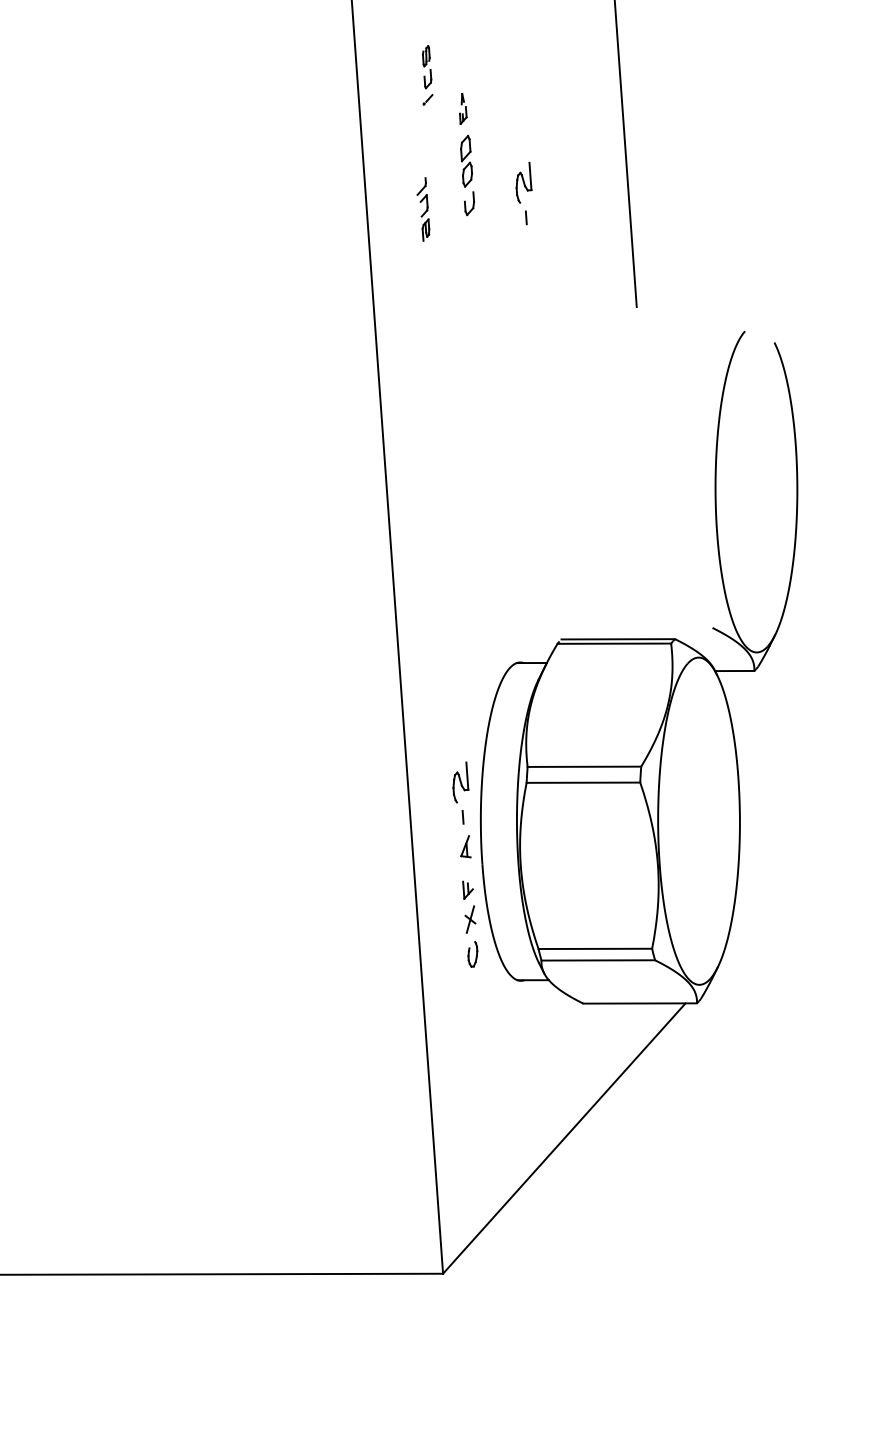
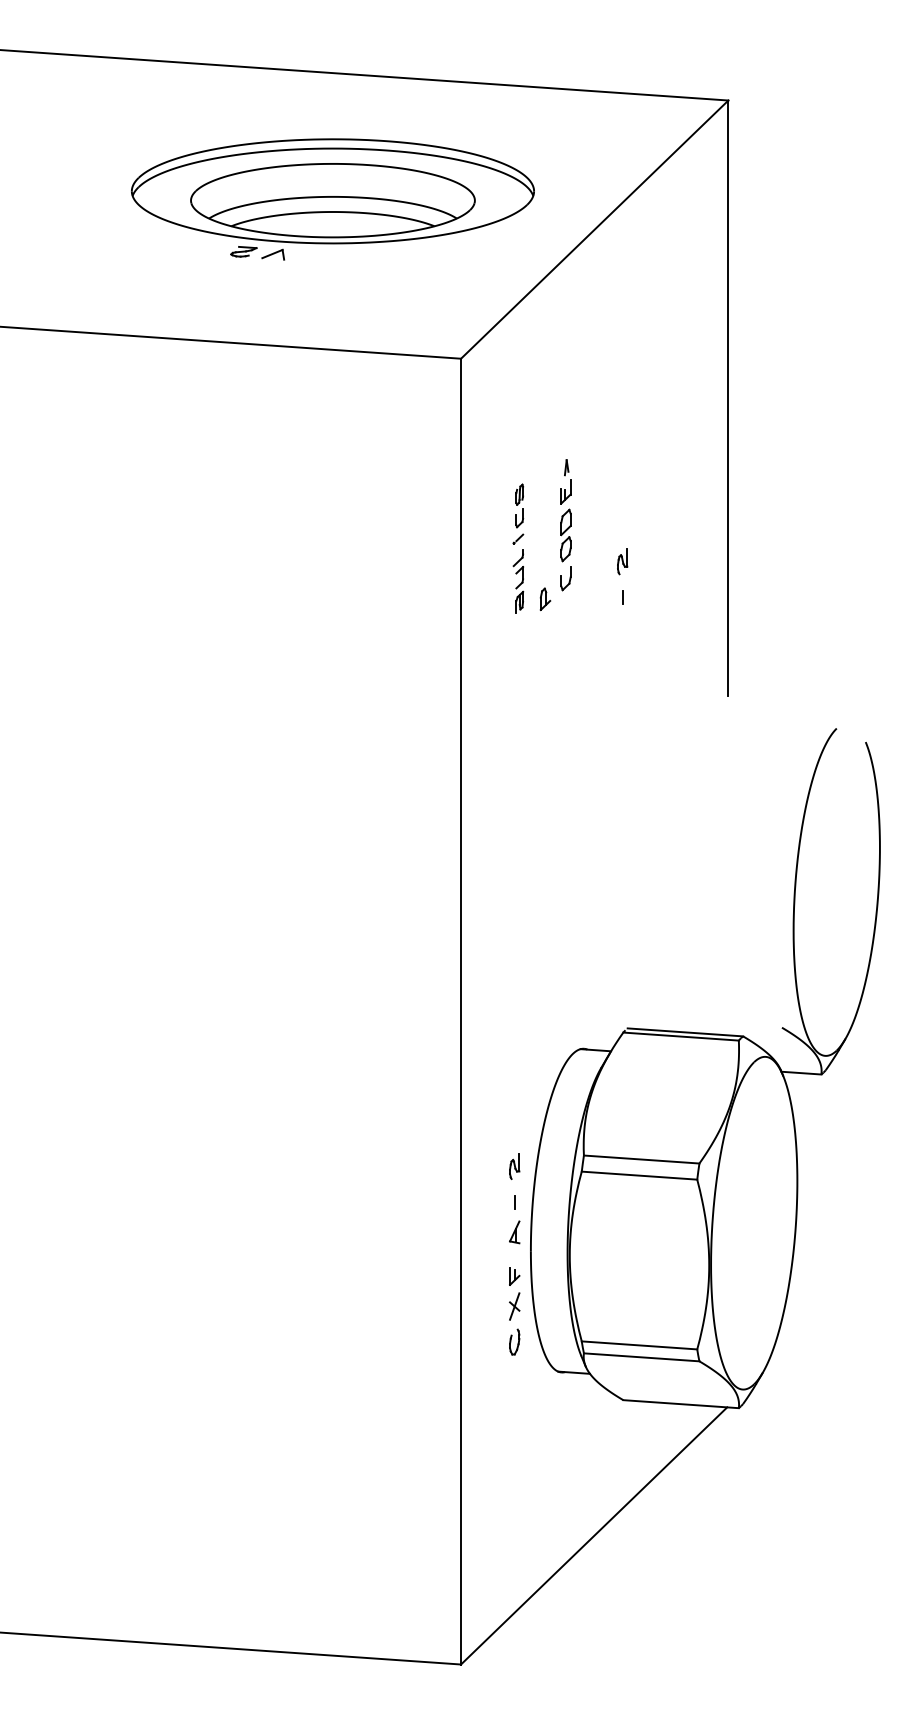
part: (426, 74) -> (518, 513), moved
part: (462, 108) -> (565, 481), size x1.43
part: (523, 182) -> (622, 561), size x0.62
part: (450, 224) -> (545, 598), added
part: (460, 782) -> (514, 1166), size x0.62

